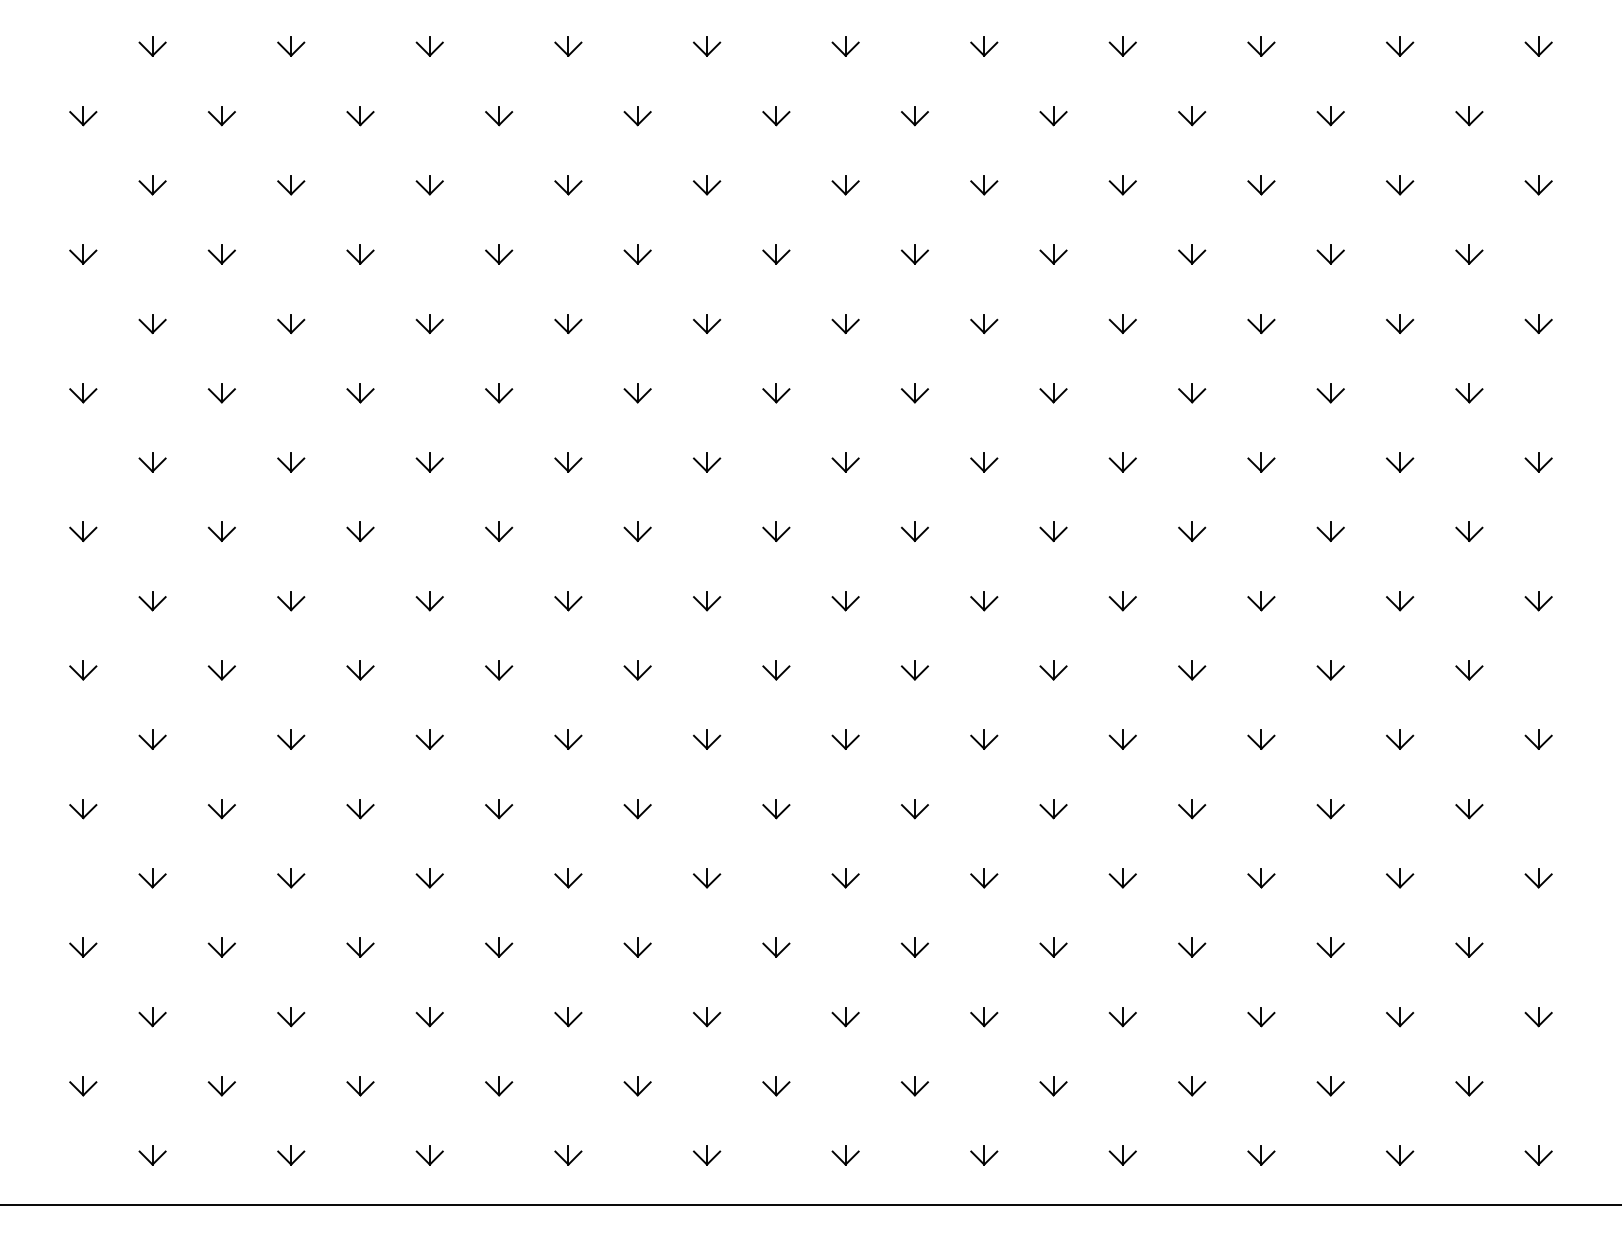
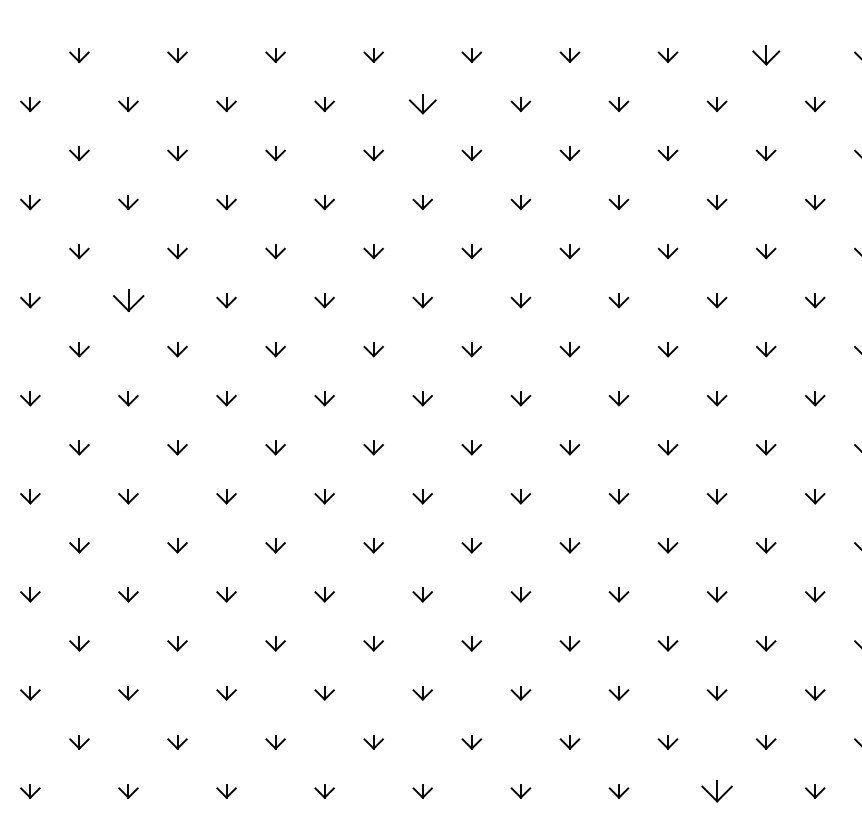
part: (1122, 46) -> (765, 55), size x1.4
part: (637, 116) -> (422, 104), size x1.4
part: (221, 393) -> (128, 300), size x1.6
part: (1053, 1086) -> (717, 791), size x1.6

